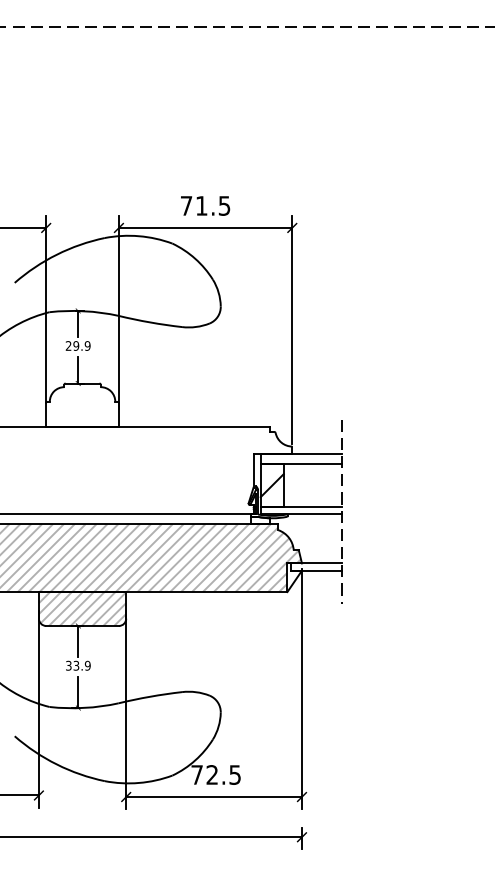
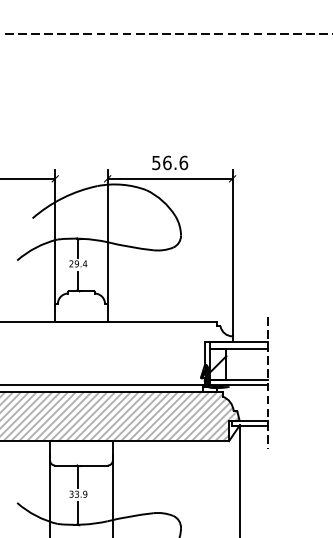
text: (205, 205) -> (170, 162), 71.5 -> 56.6
text: (87, 345) -> (85, 263), 29.9 -> 29.4
hatch: (82, 608) -> (81, 453), removed

